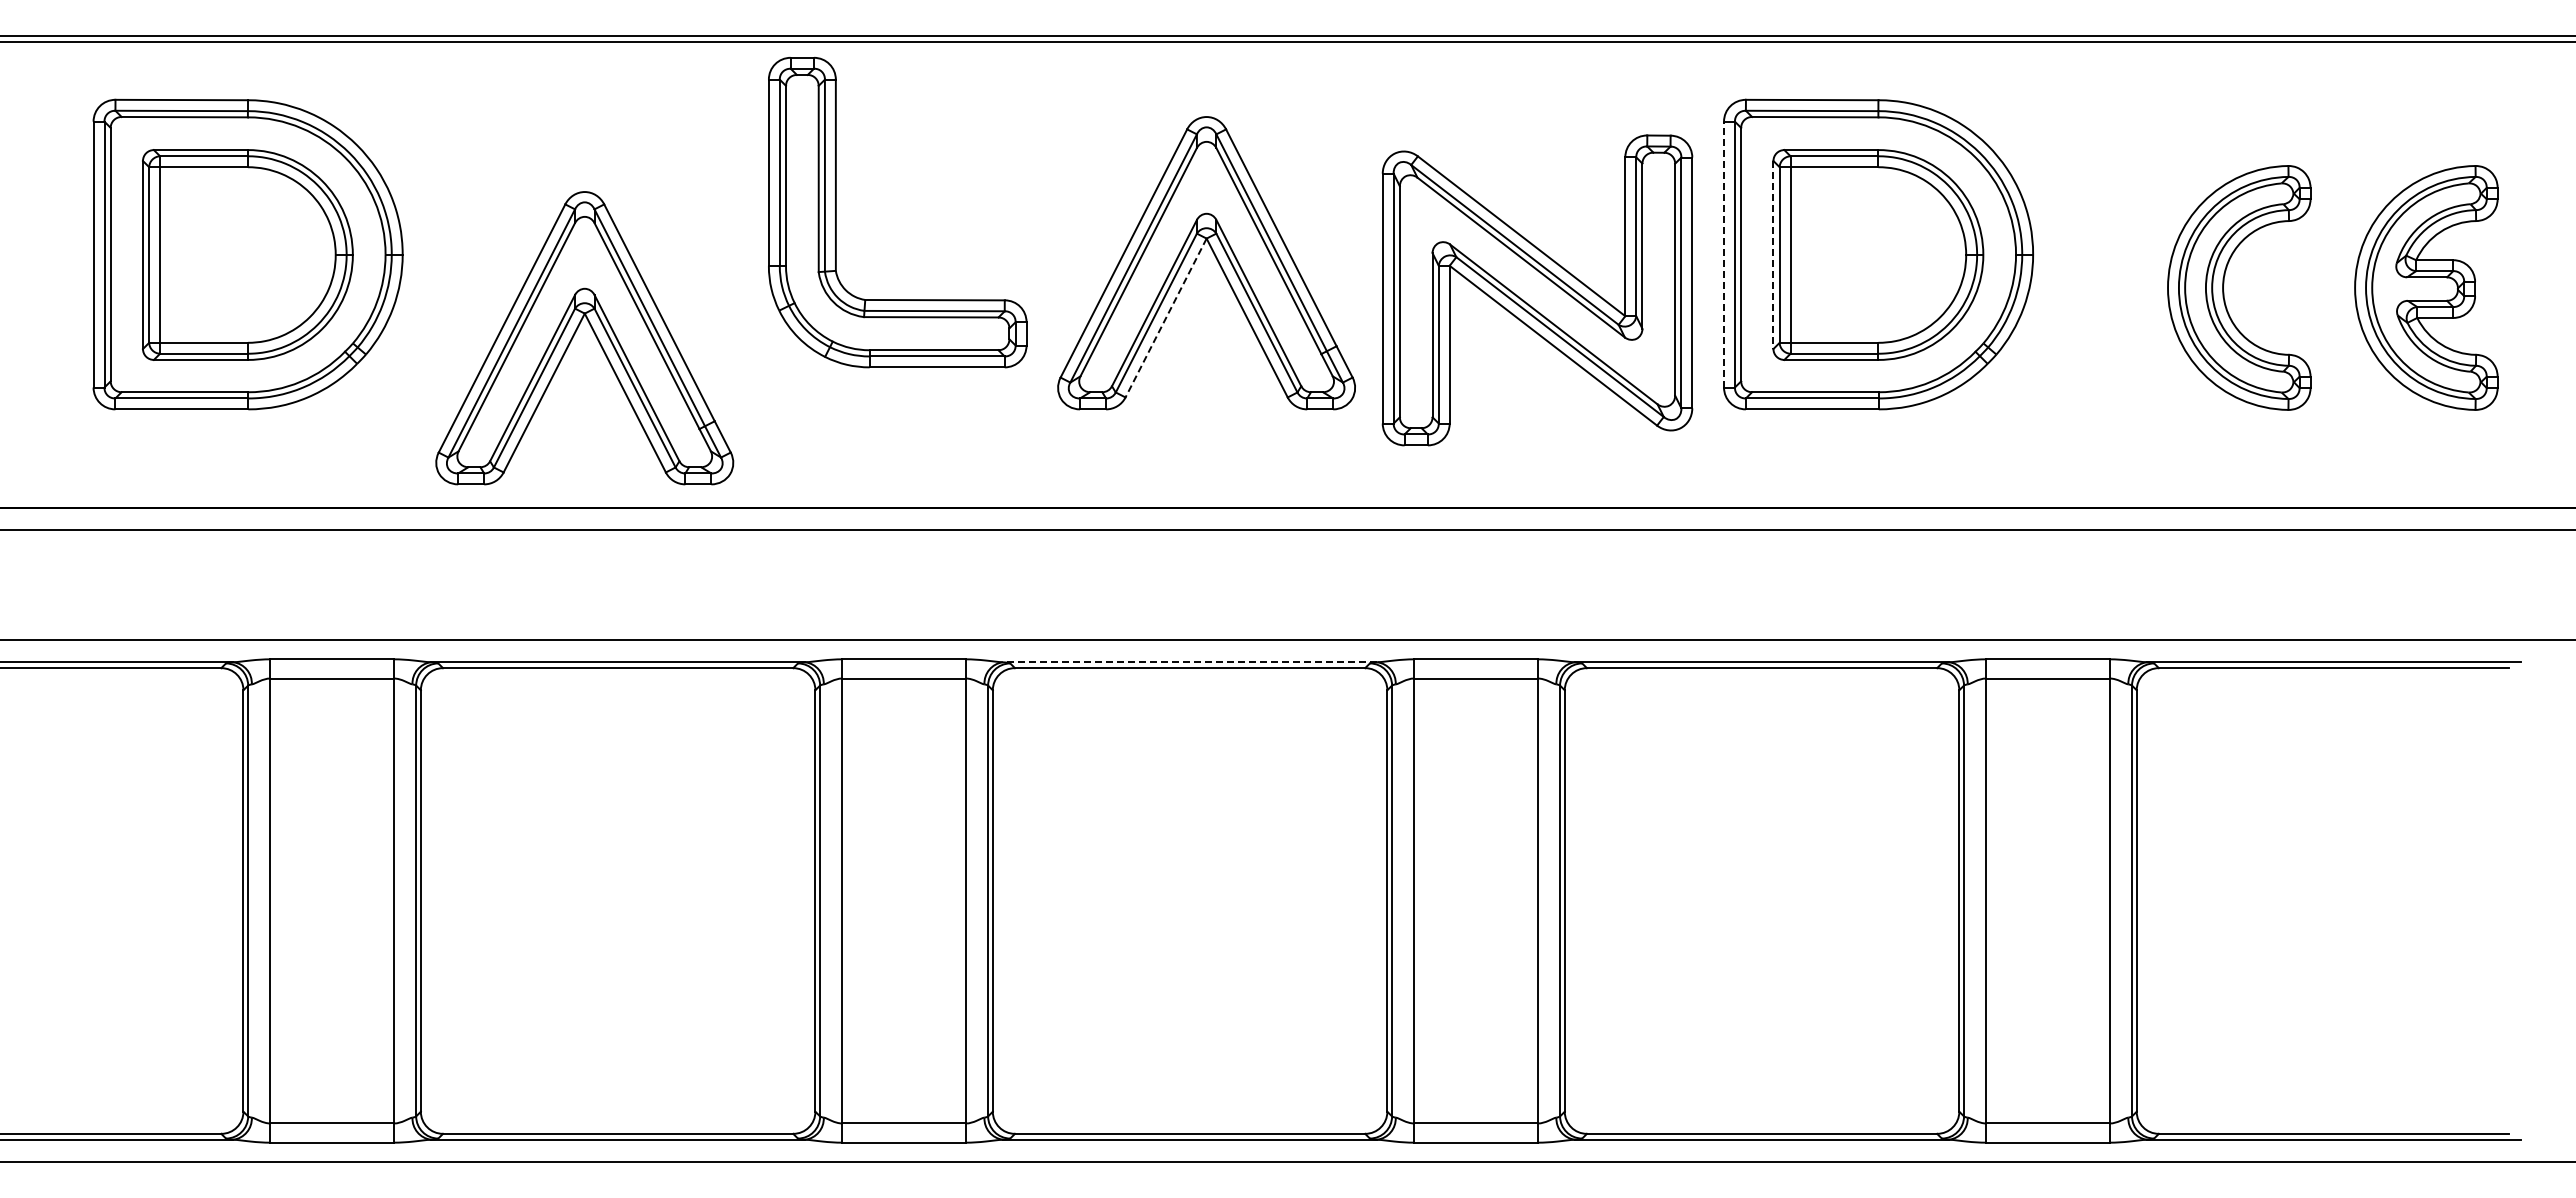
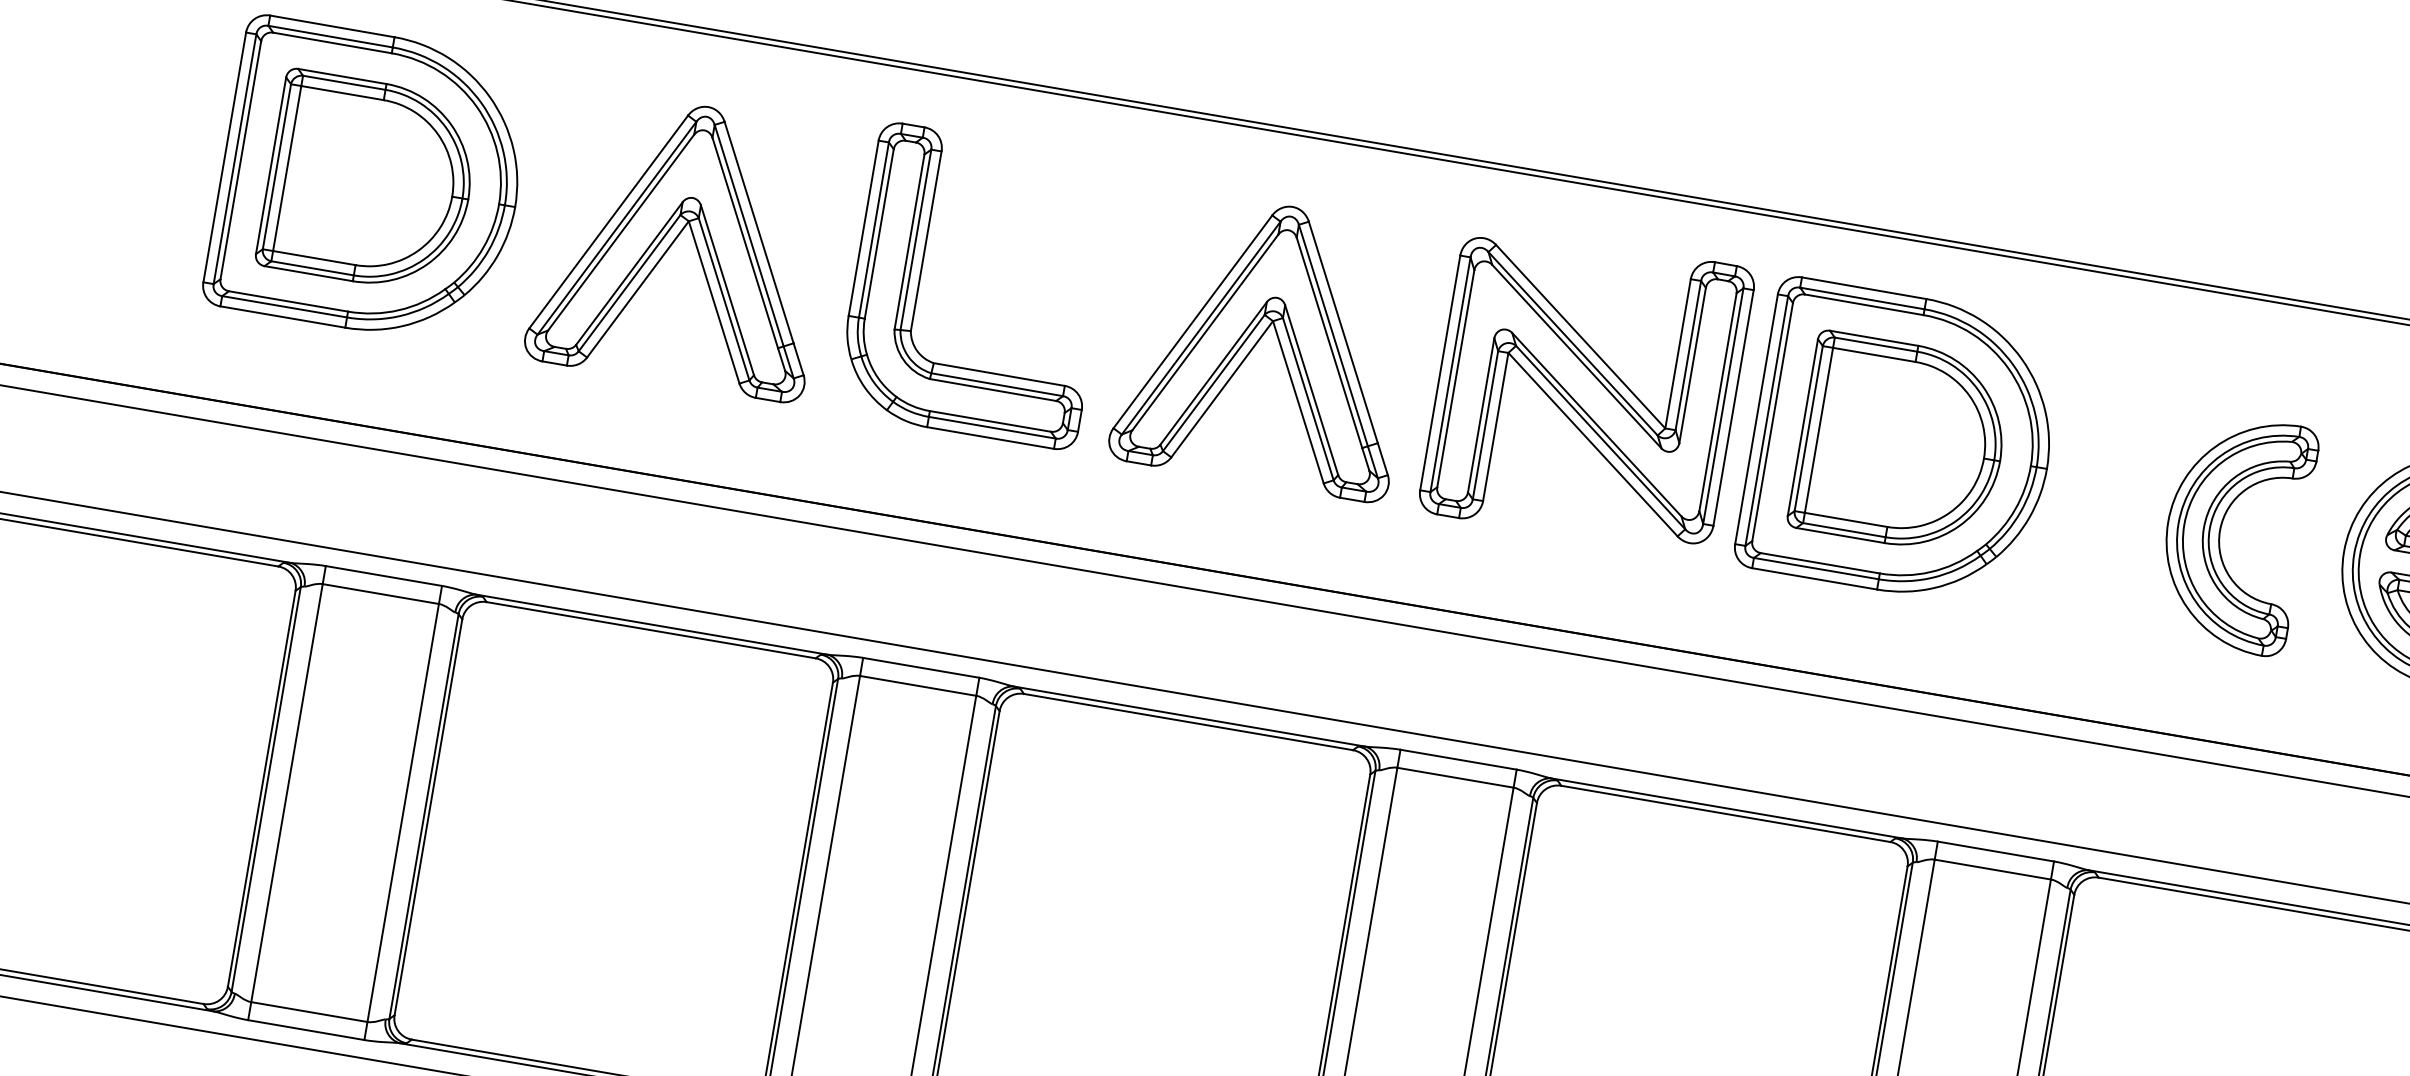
part: (836, 212) -> (920, 276), moved
line: (1724, 254) -> (1756, 419), dashed -> solid
line: (1773, 255) -> (1802, 428), dashed -> solid
part: (1537, 290) -> (1586, 390), moved
line: (1165, 318) -> (1221, 389), dashed -> solid
part: (575, 334) -> (676, 239), moved
line: (1189, 662) -> (1188, 716), dashed -> solid

